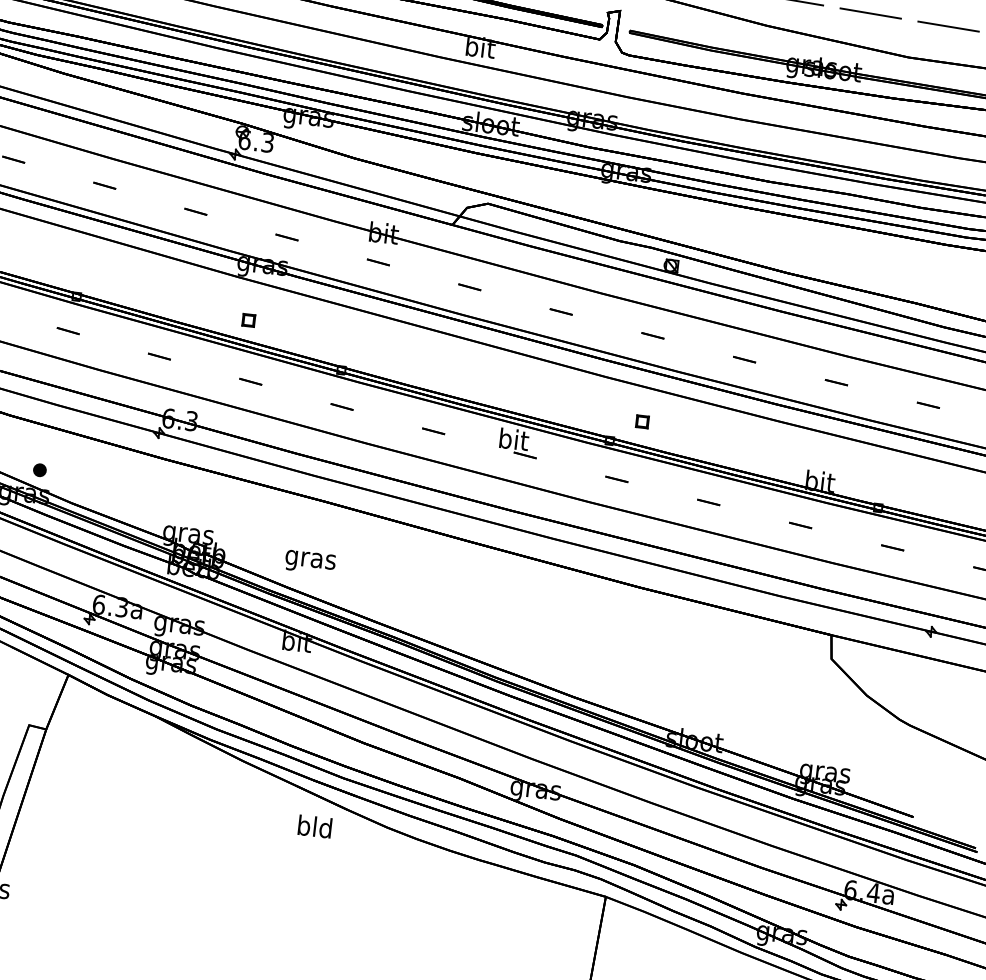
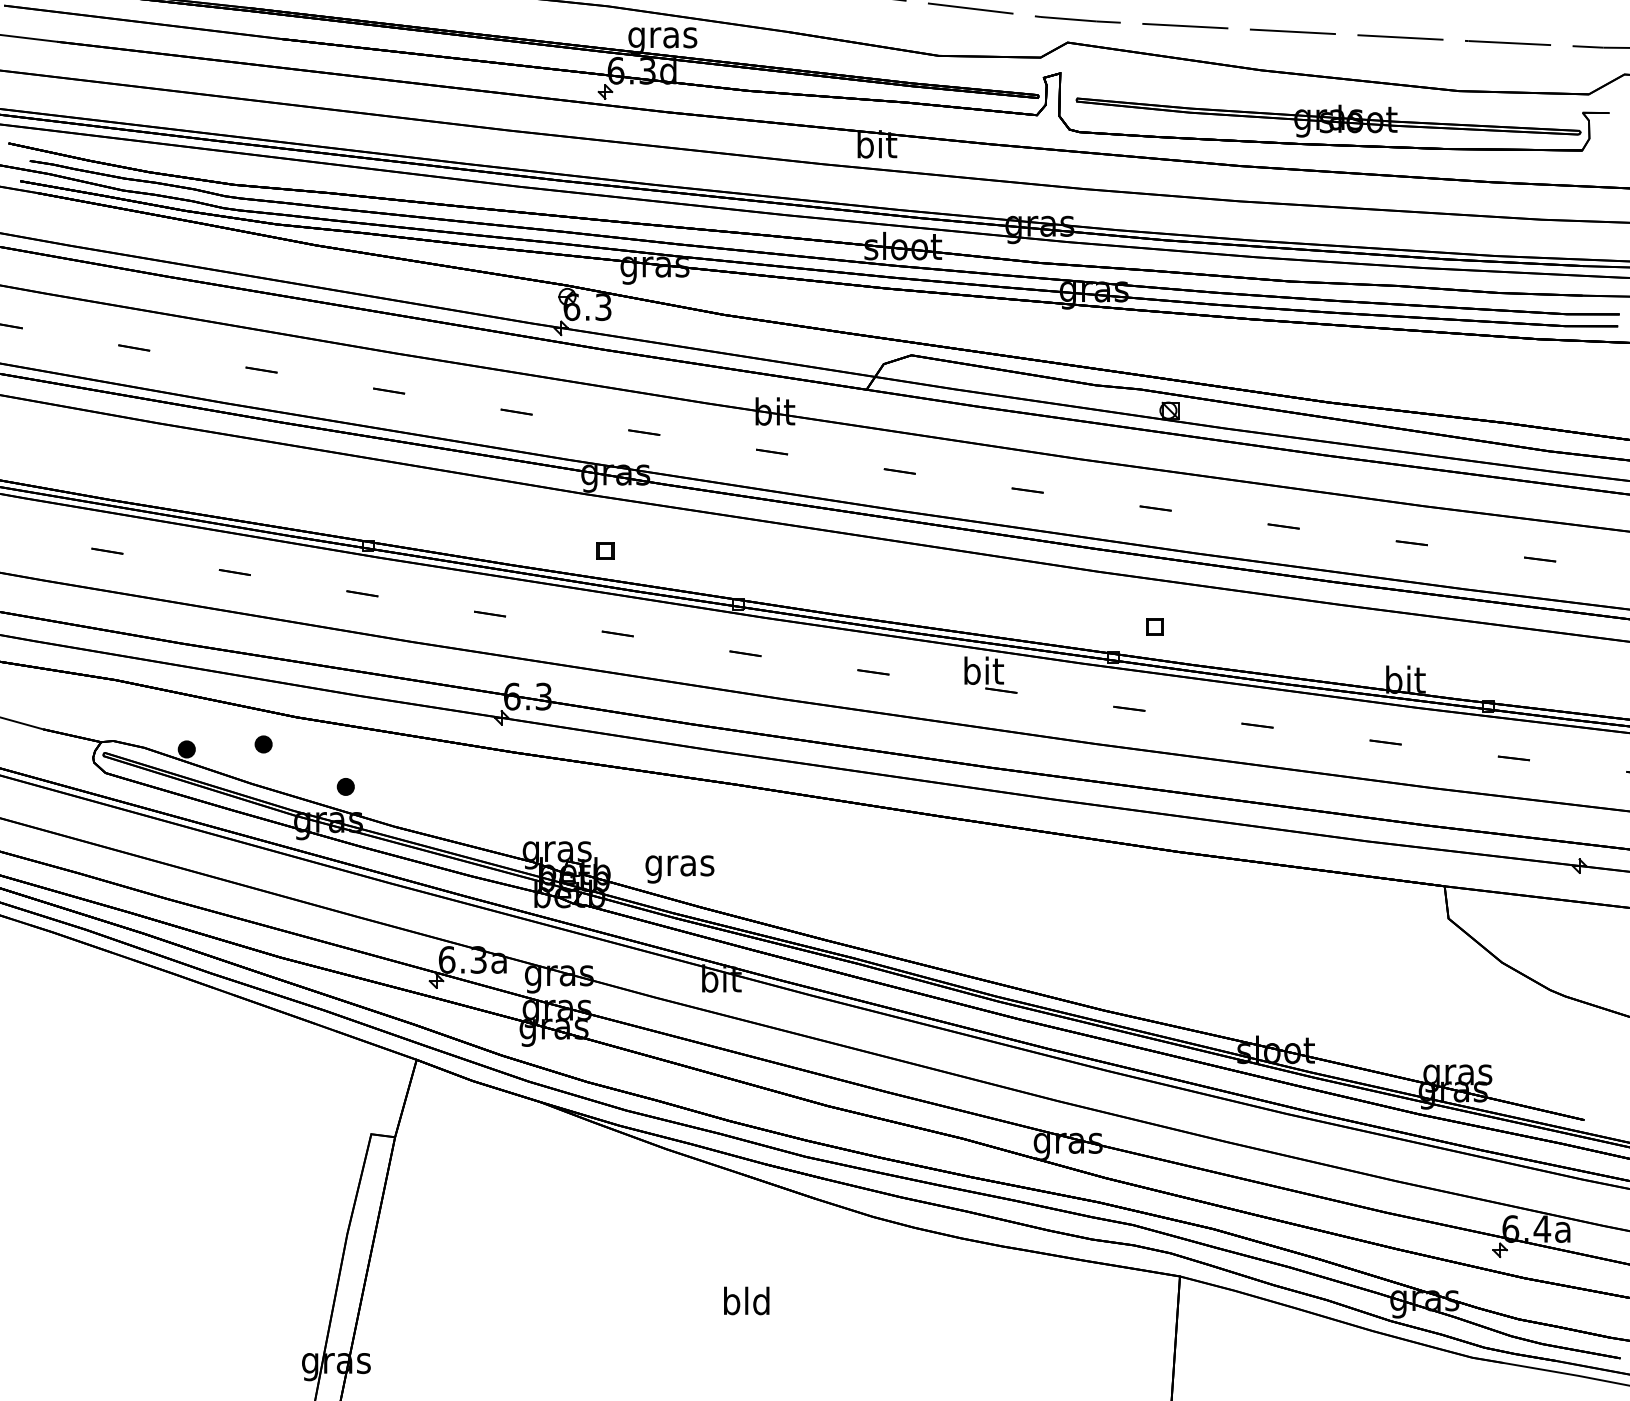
text: (310, 562) -> (679, 869), moved
text: (314, 826) -> (746, 1300), moved

